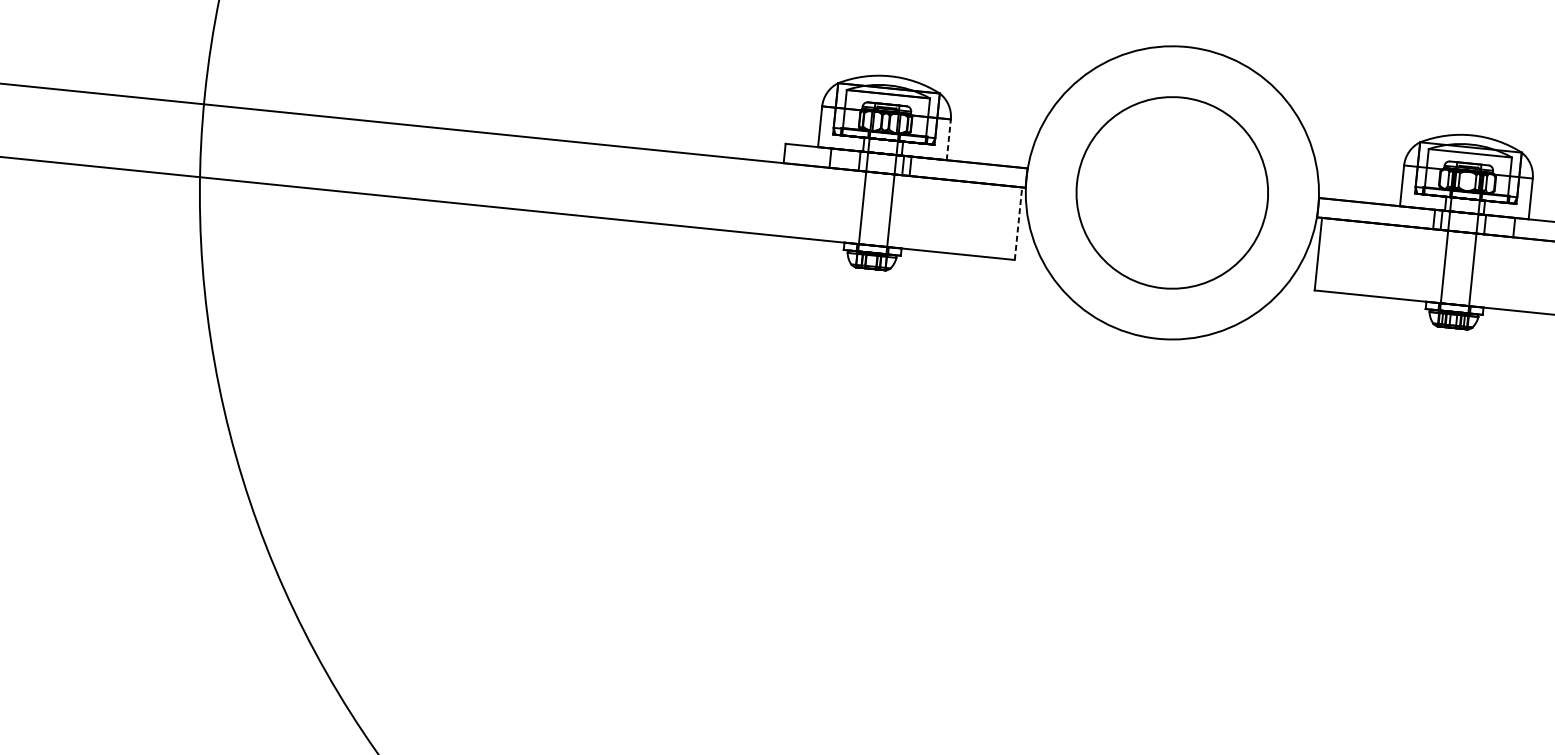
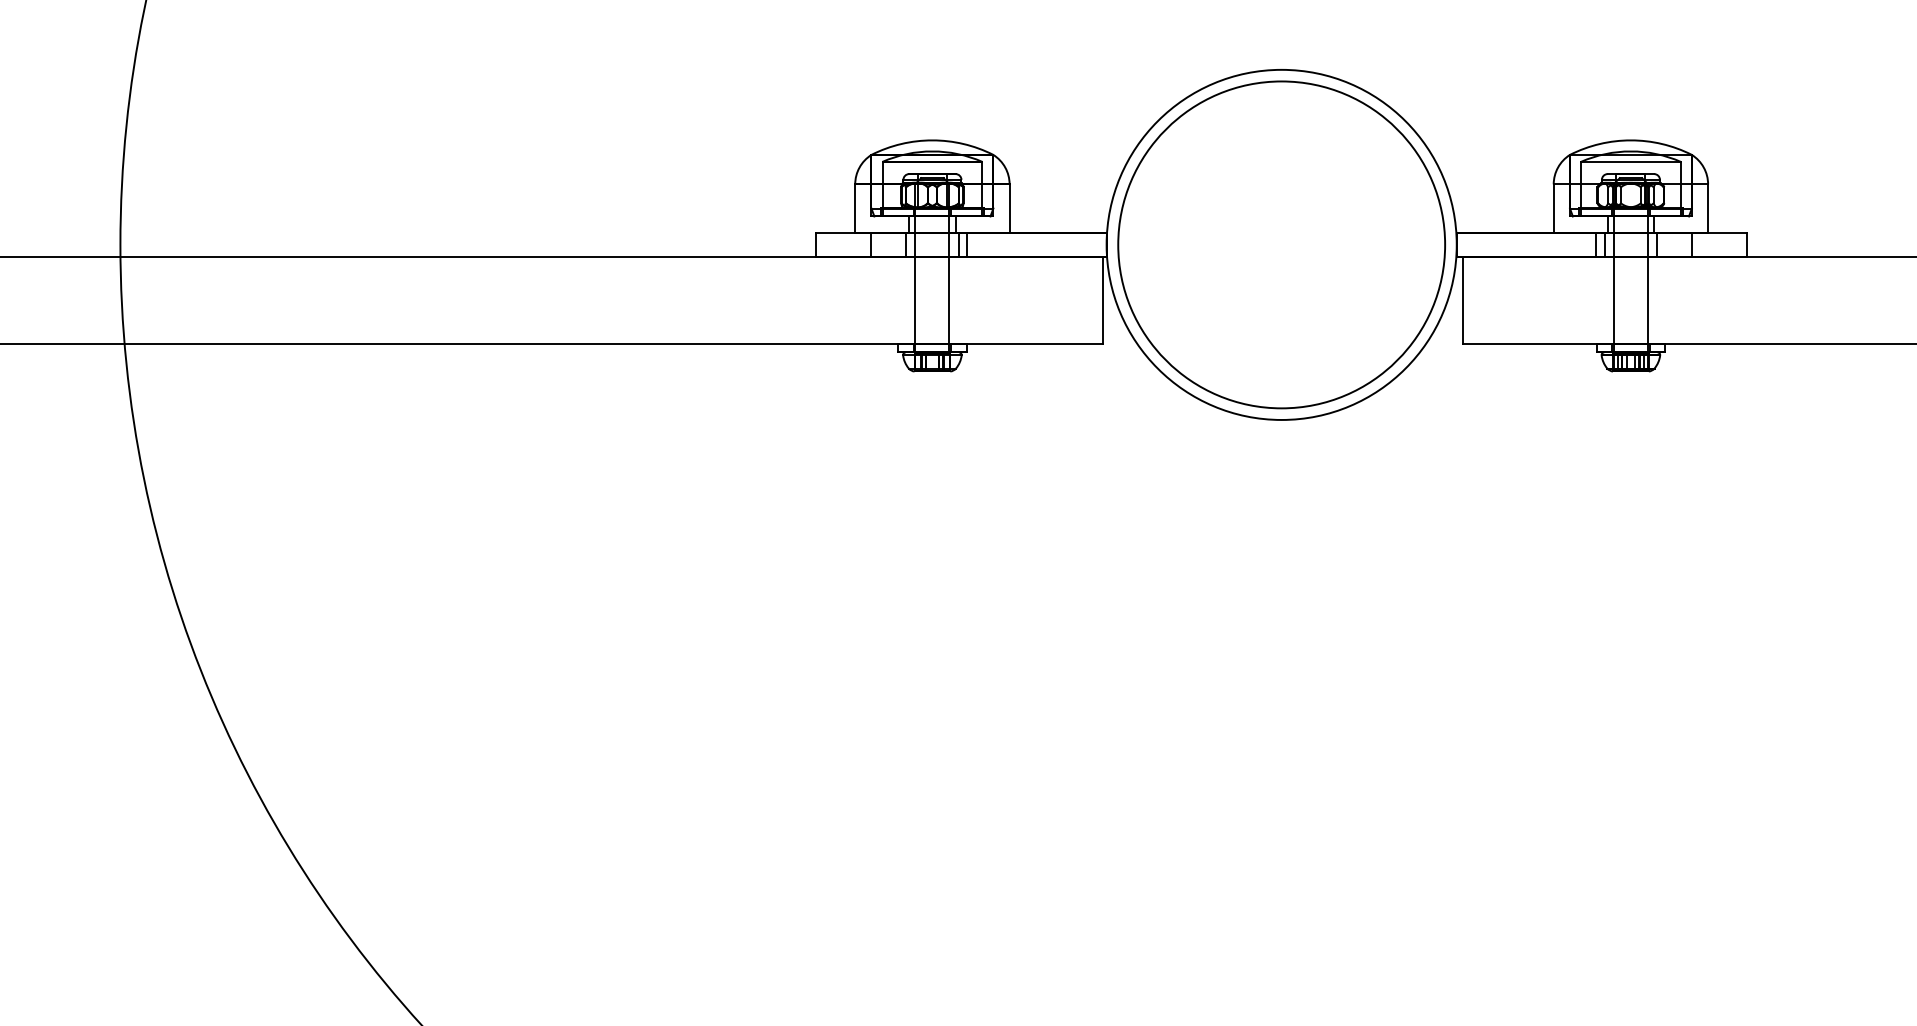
line: (948, 139) -> (1009, 208), dashed -> solid
circle: (1172, 192) -> (1281, 244), size x1.43
line: (1018, 224) -> (1102, 300), dashed -> solid

